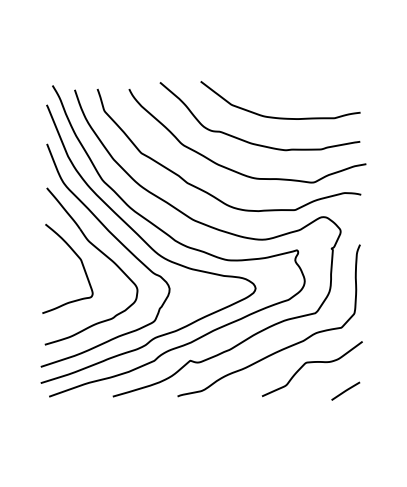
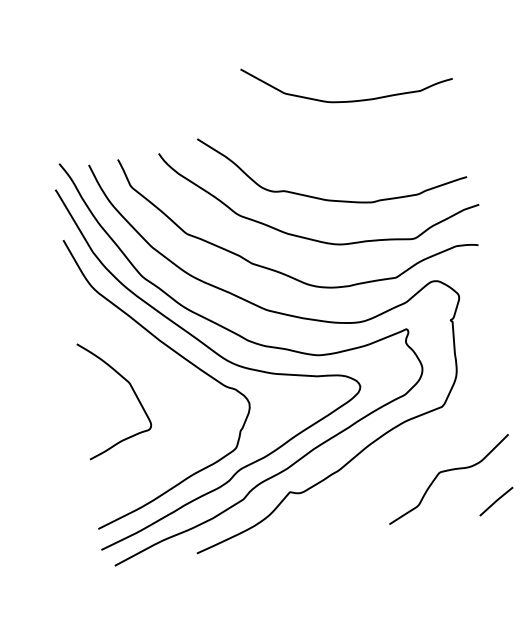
curve: (280, 117) -> (350, 100), moved
part: (102, 254) -> (156, 372), removed
curve: (282, 348) -> (406, 458), removed

